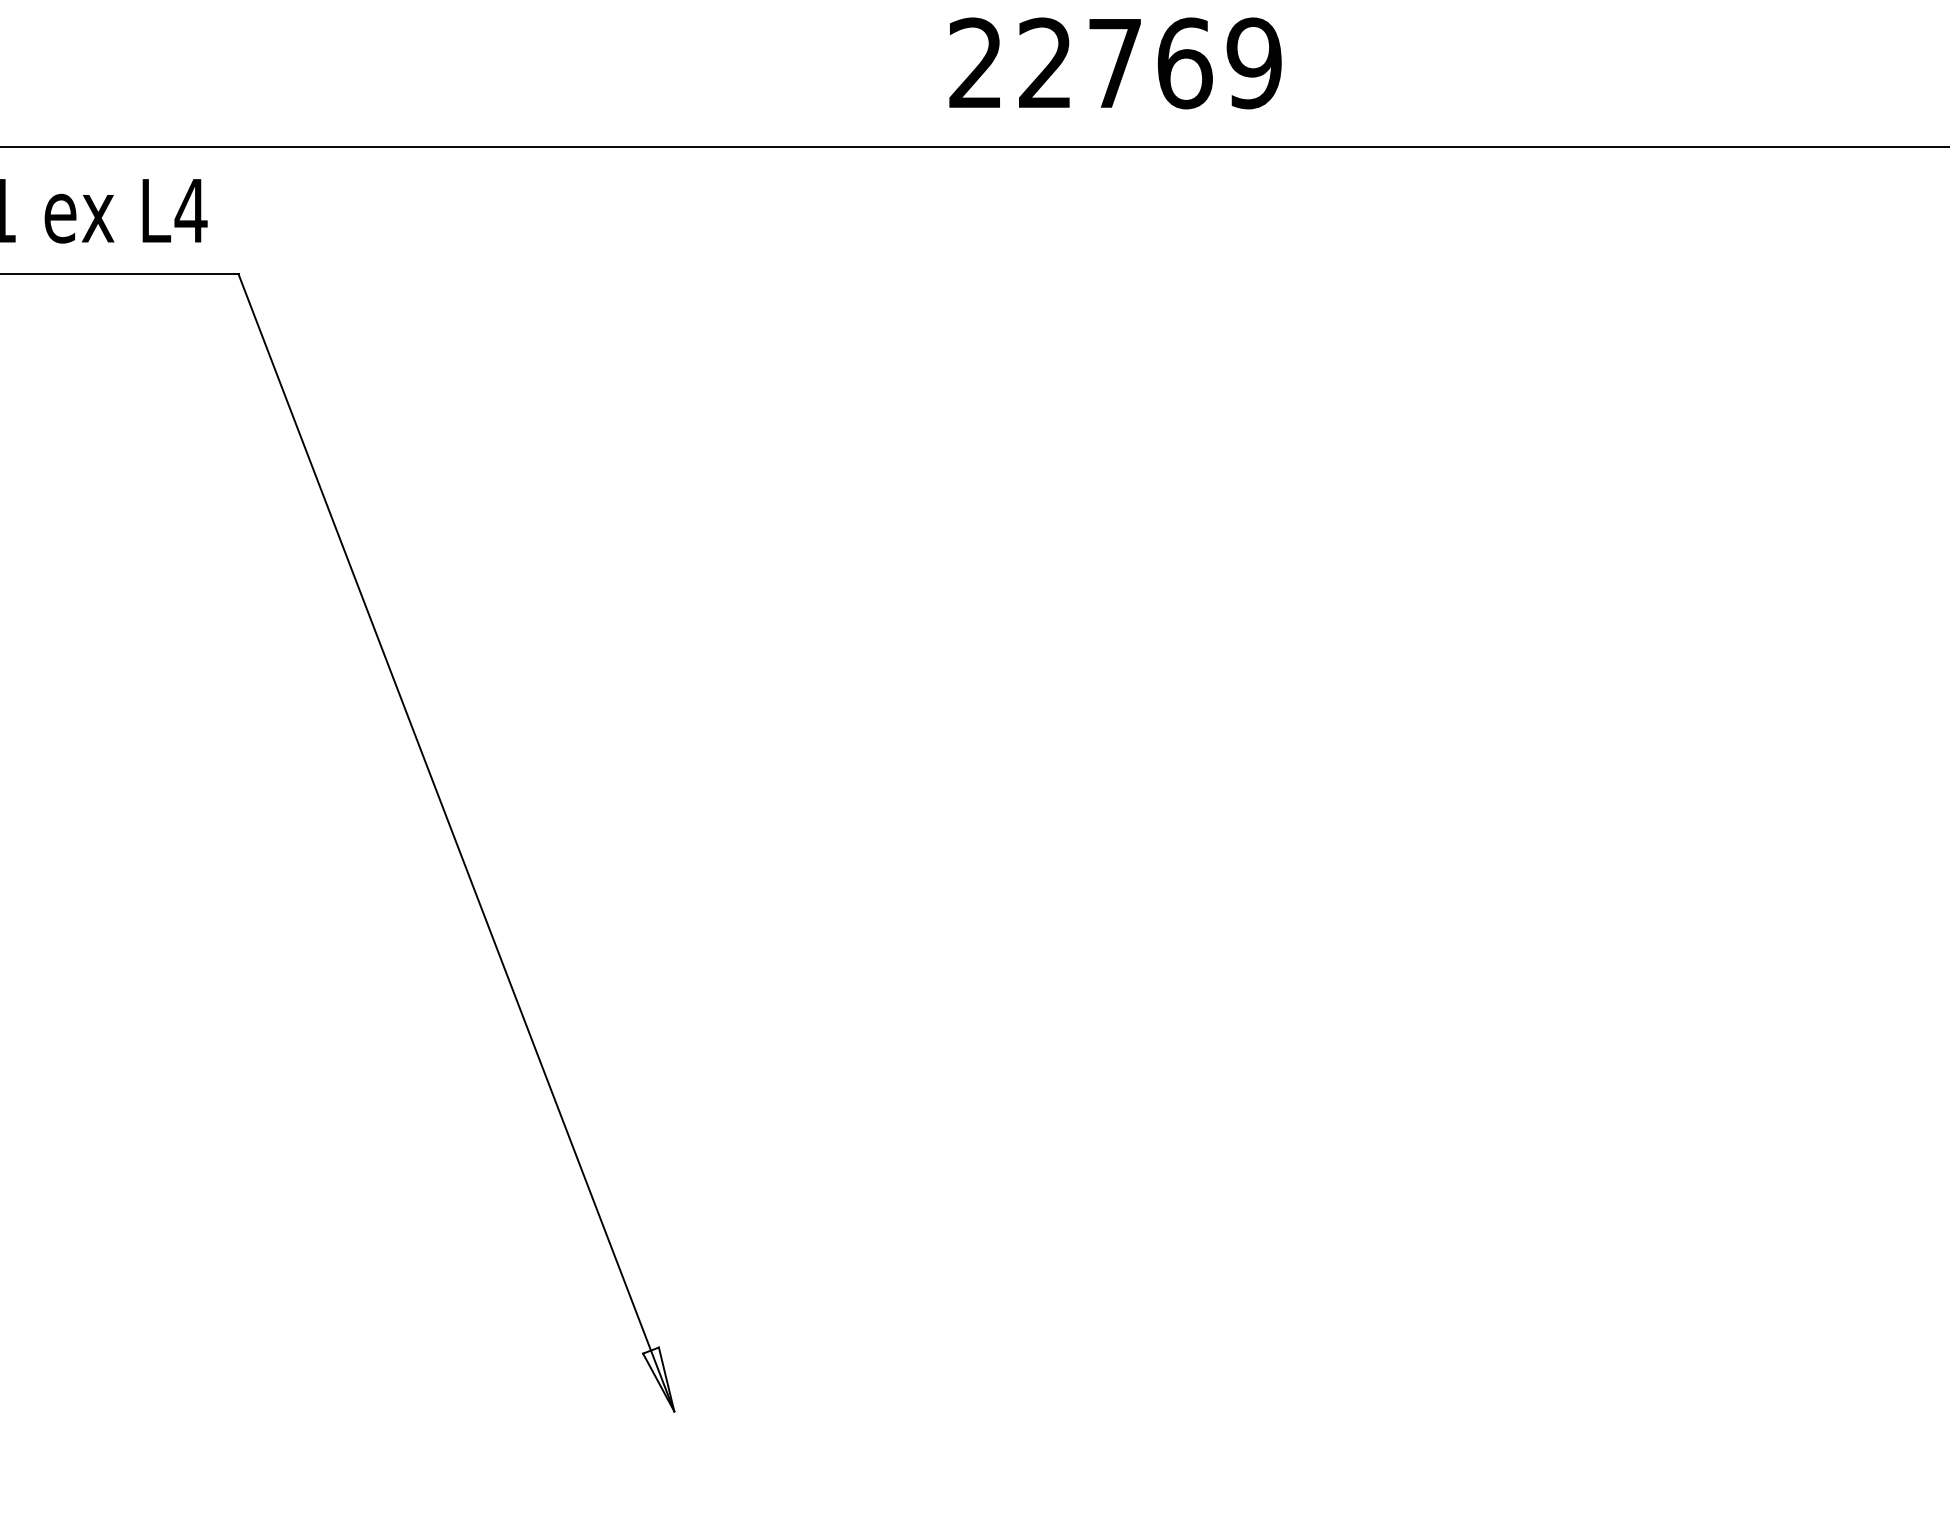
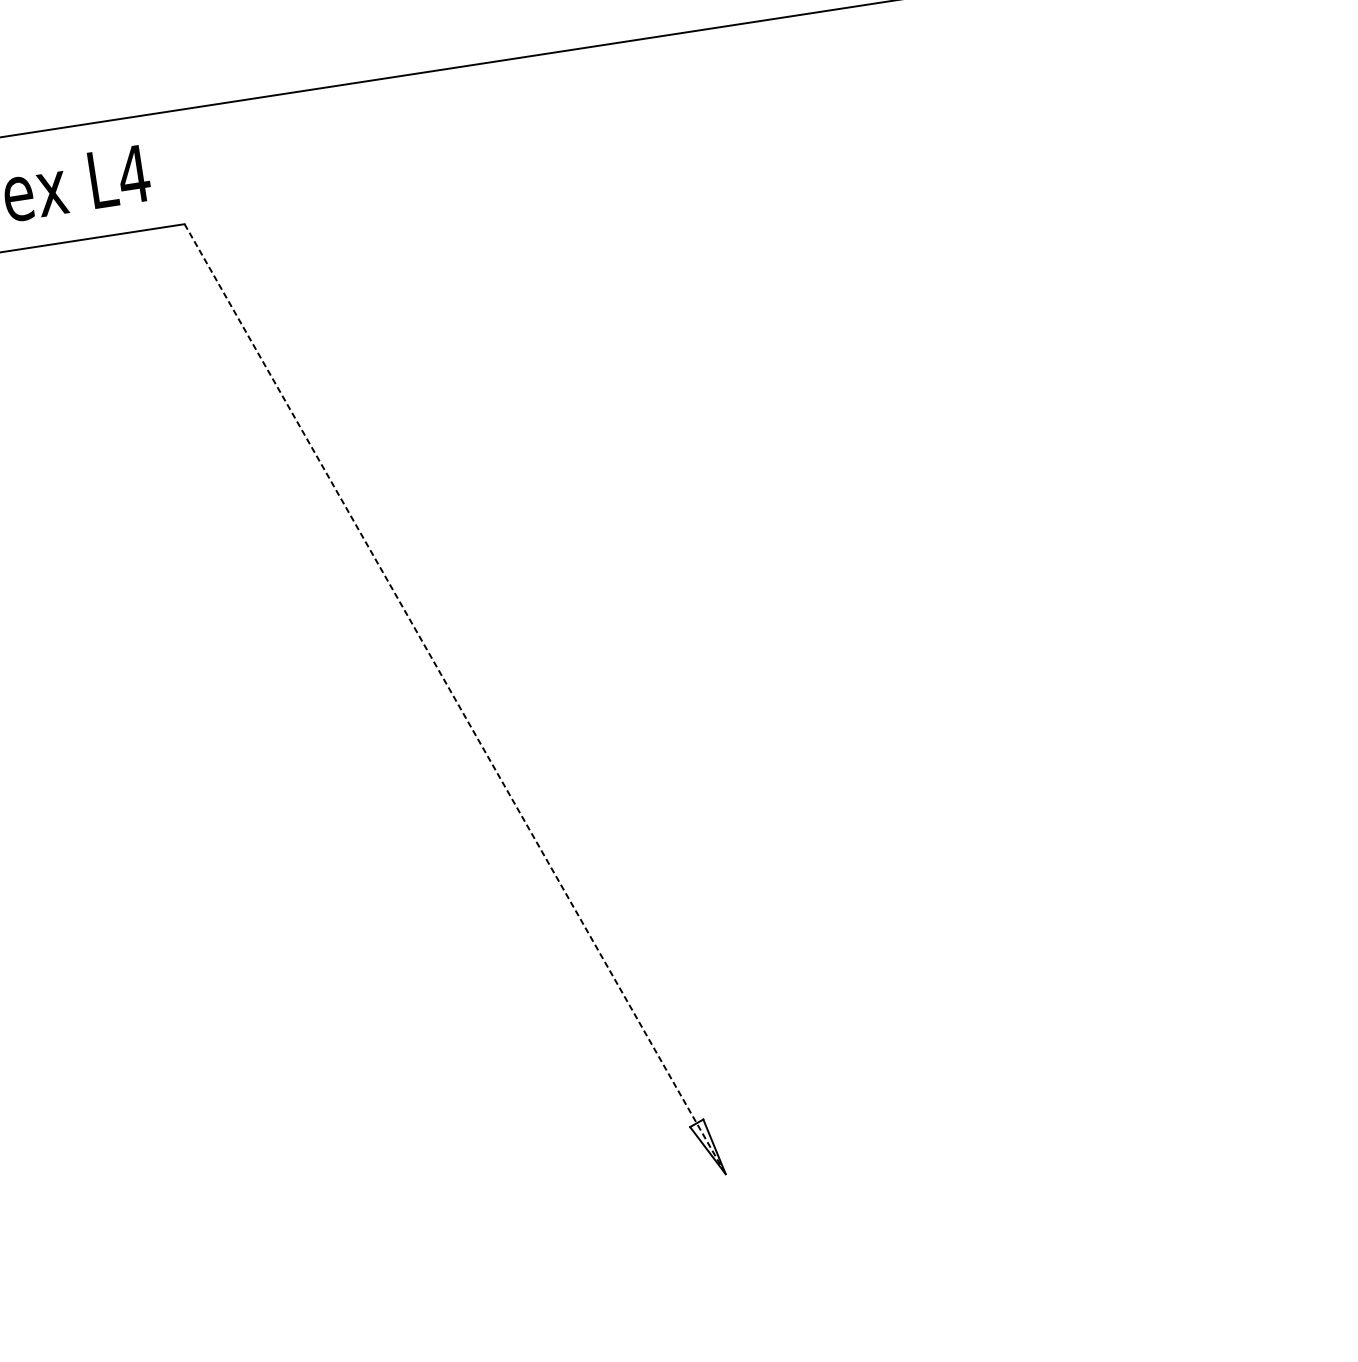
line: (456, 842) -> (455, 698), solid -> dashed

